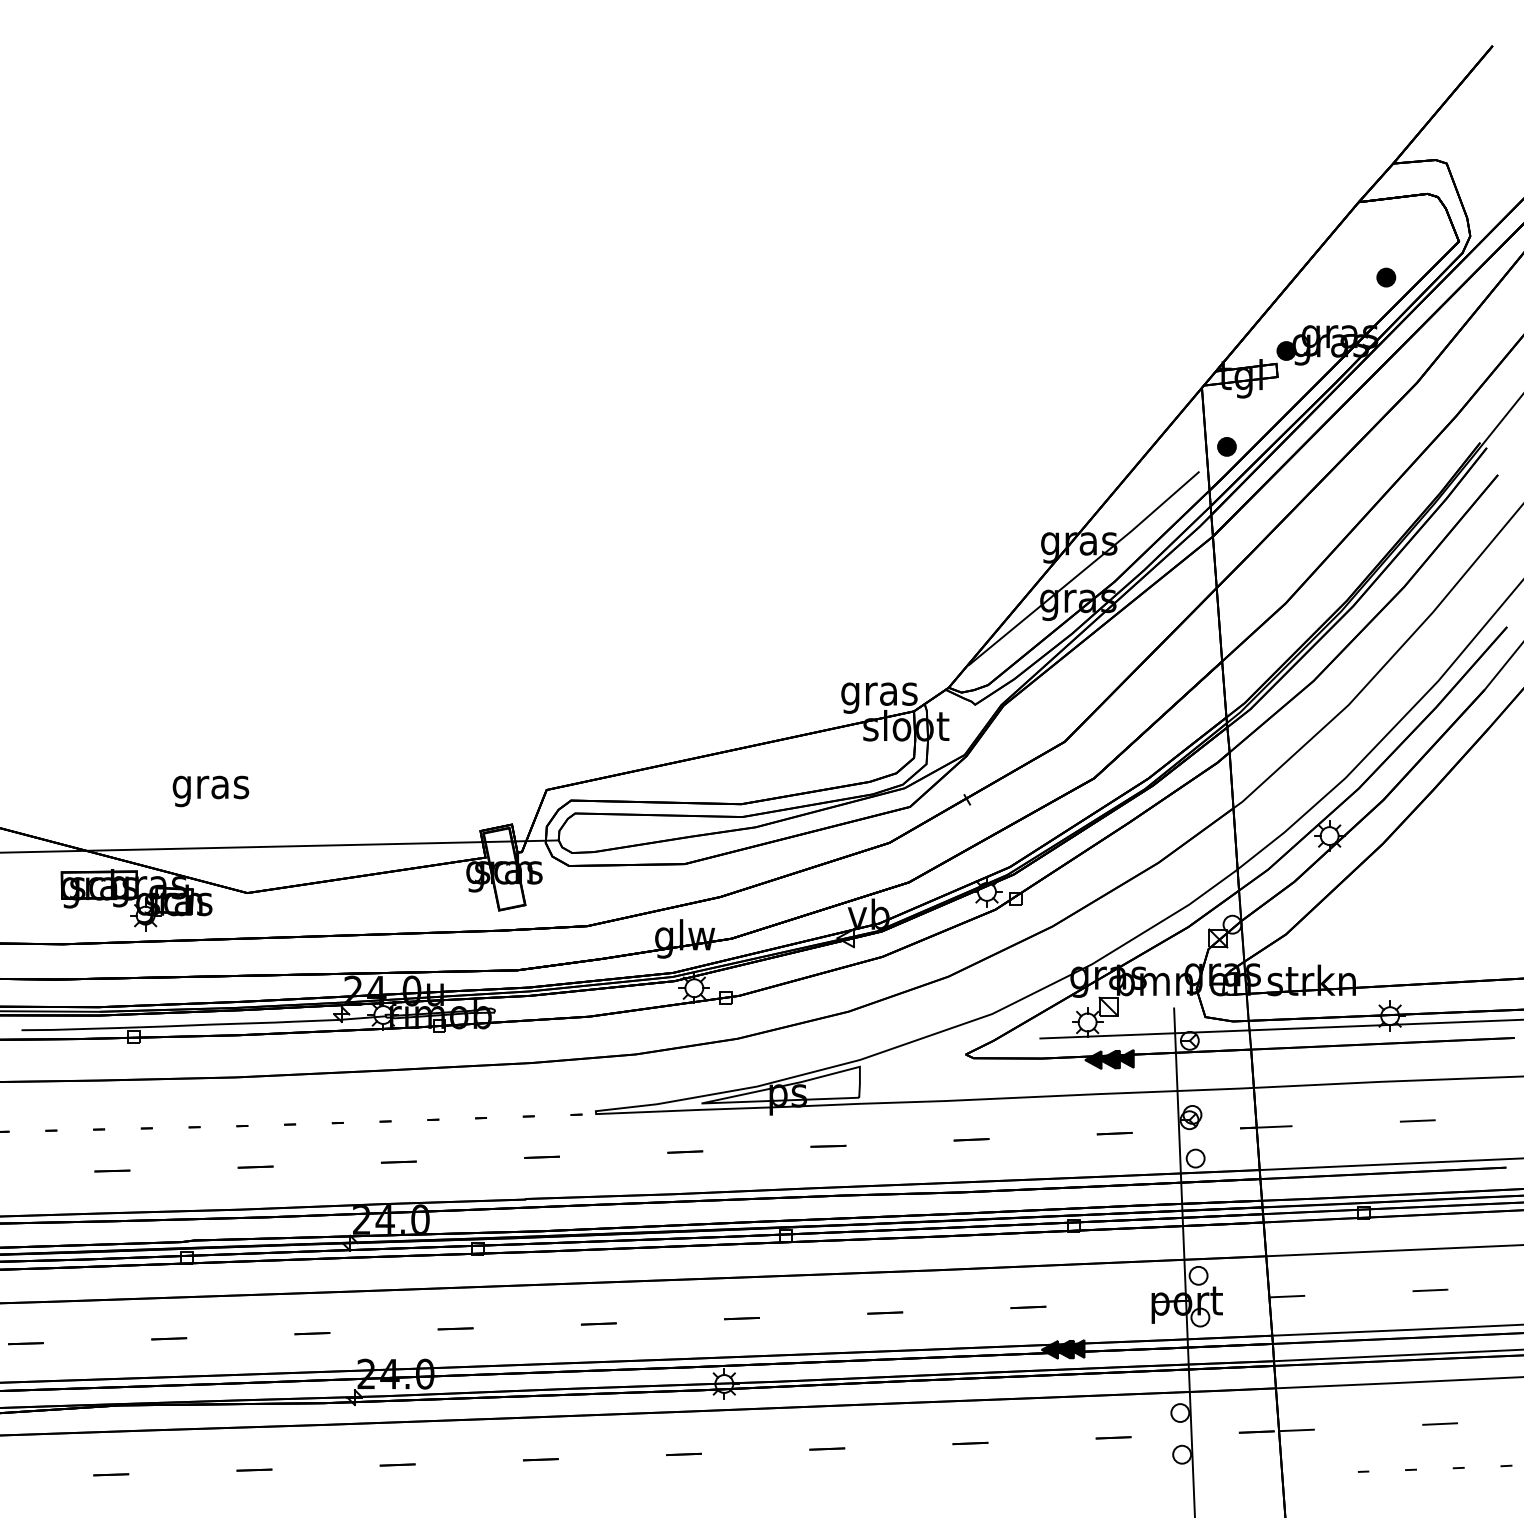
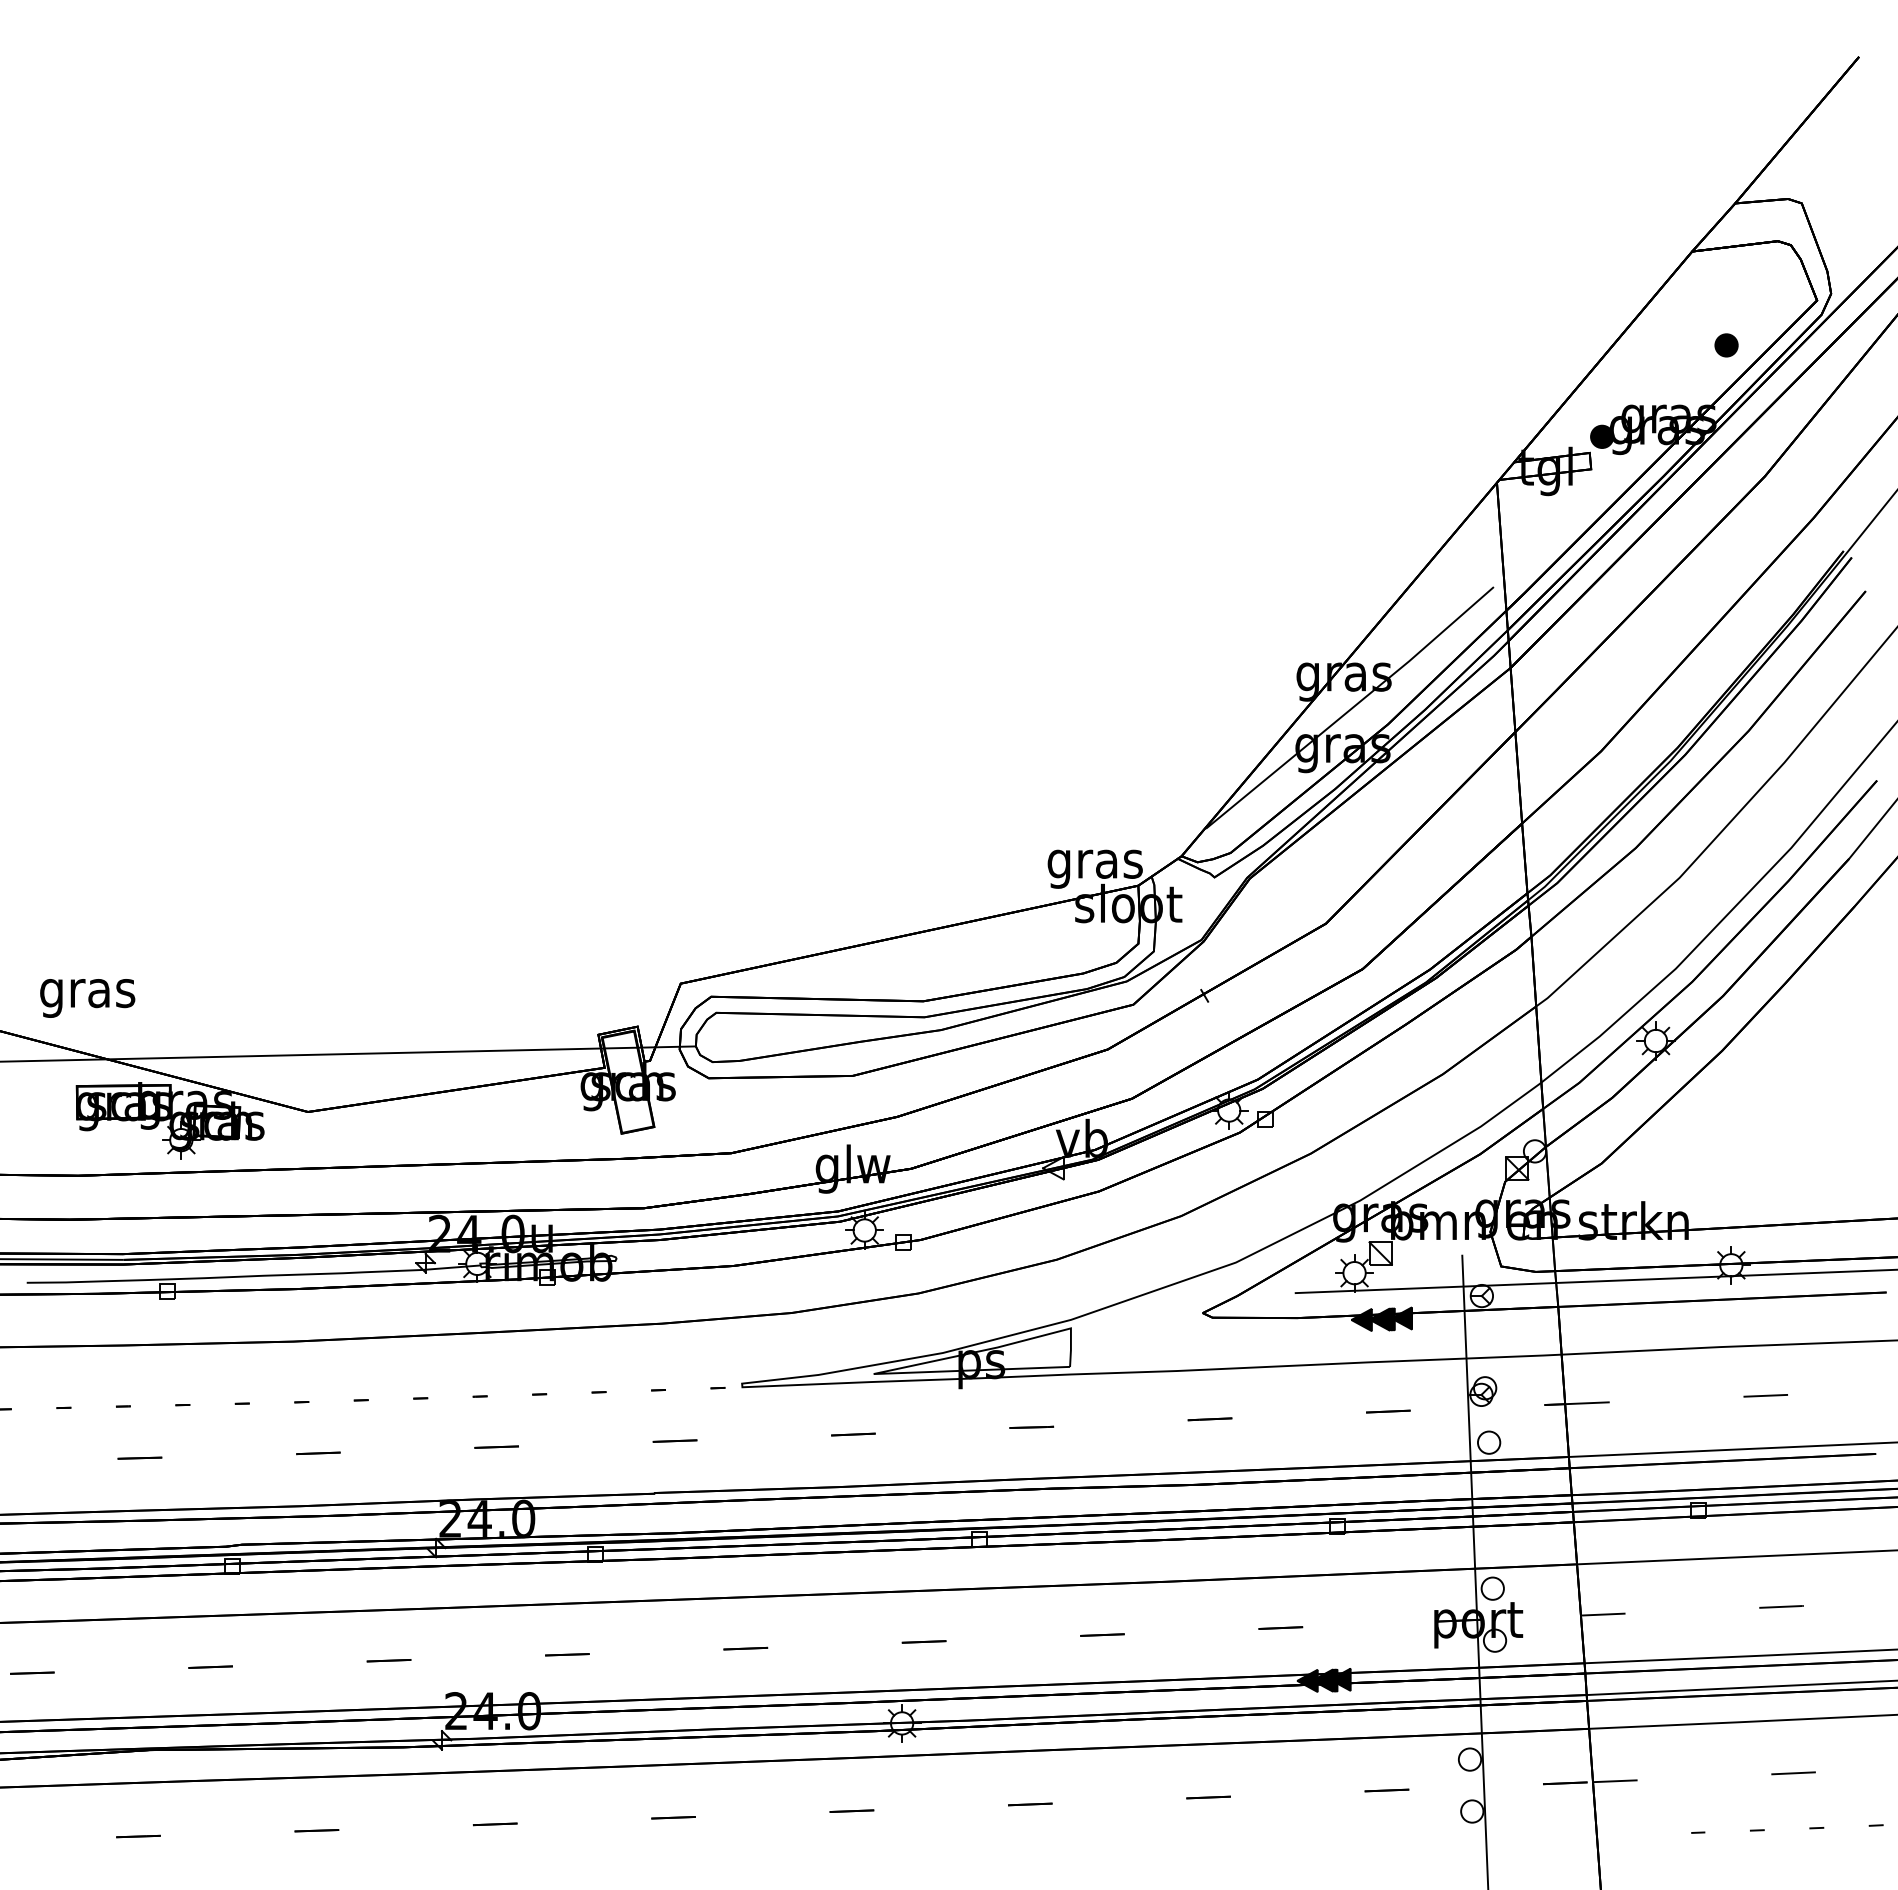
part: (1227, 447) -> (1528, 556), removed
text: (210, 791) -> (87, 998), moved

